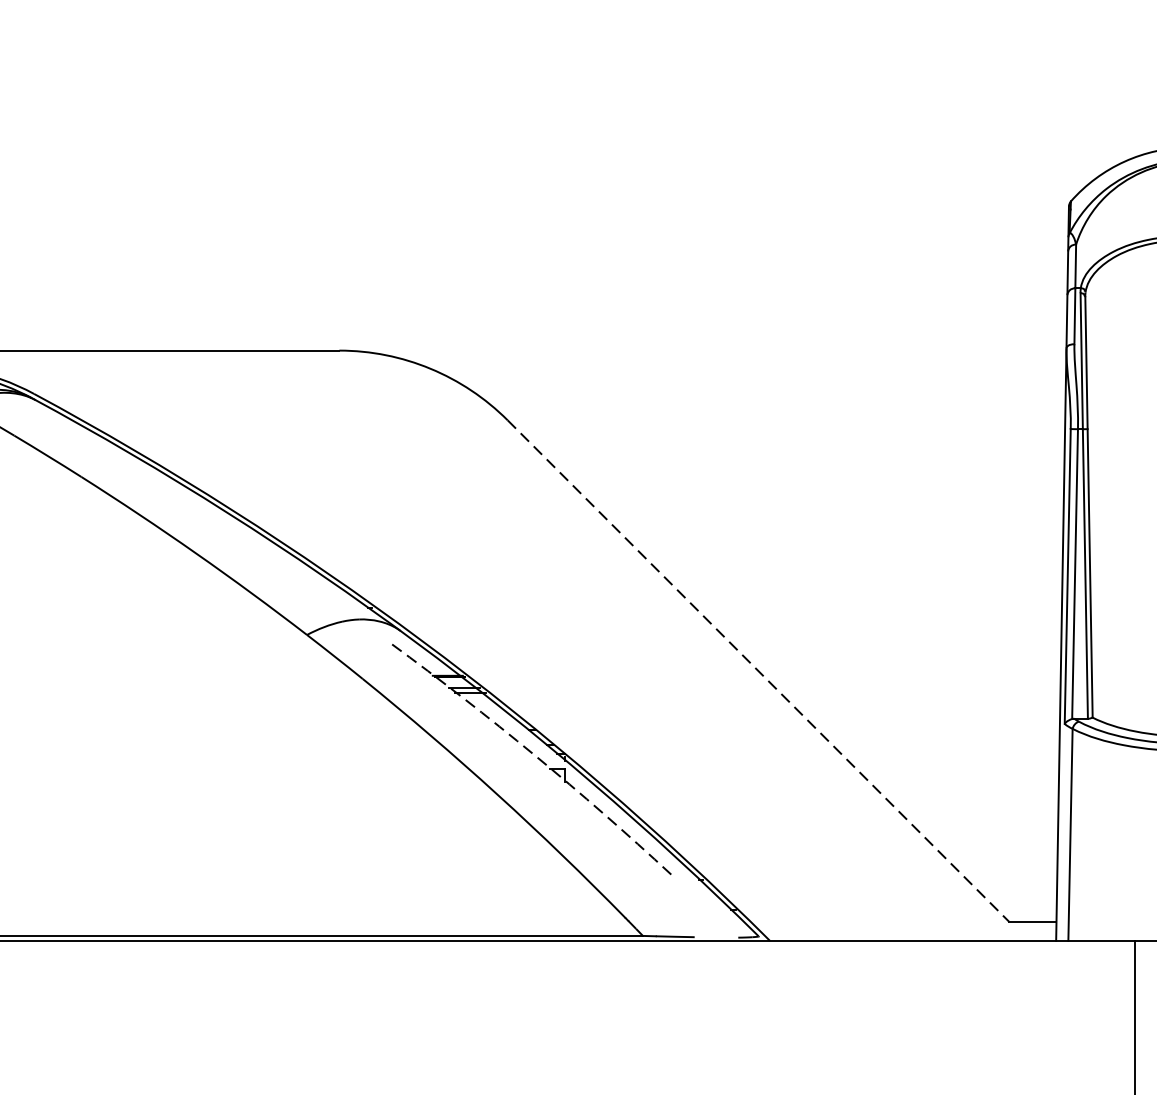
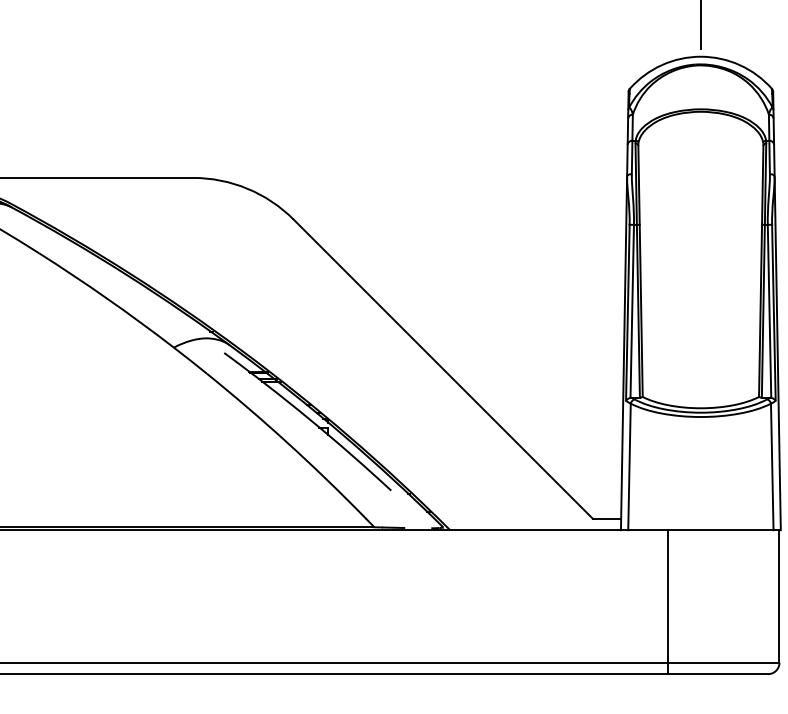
line: (758, 671) -> (443, 369), dashed -> solid
arc: (534, 755) -> (309, 419), dashed -> solid

